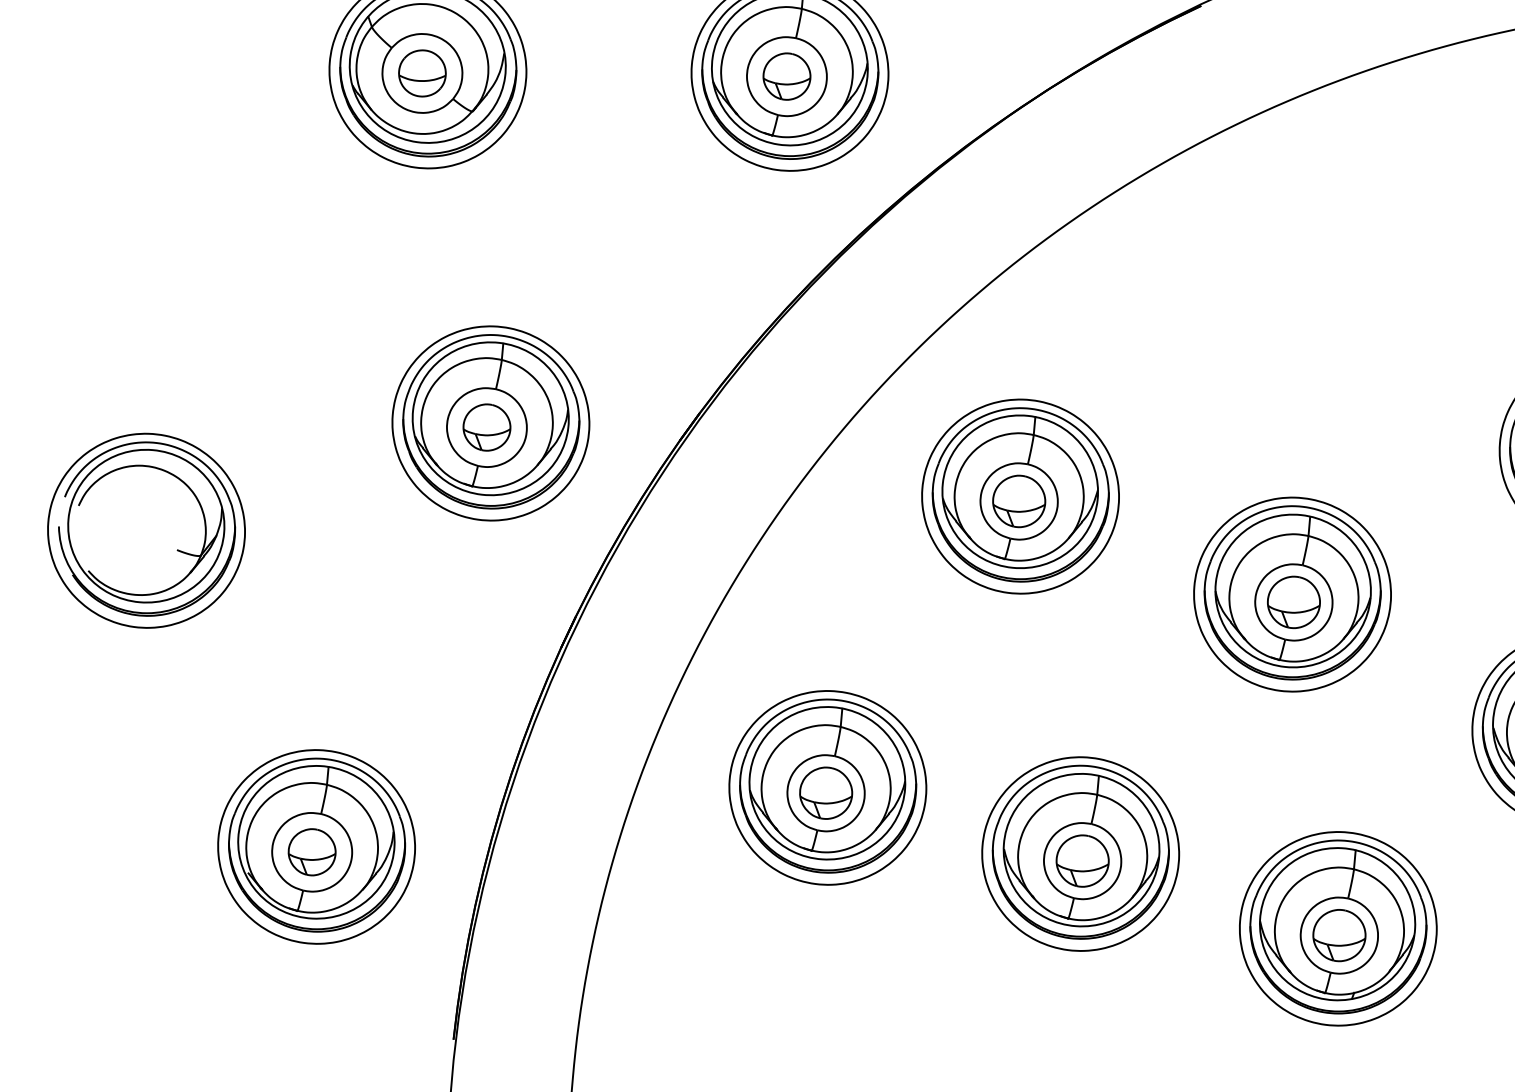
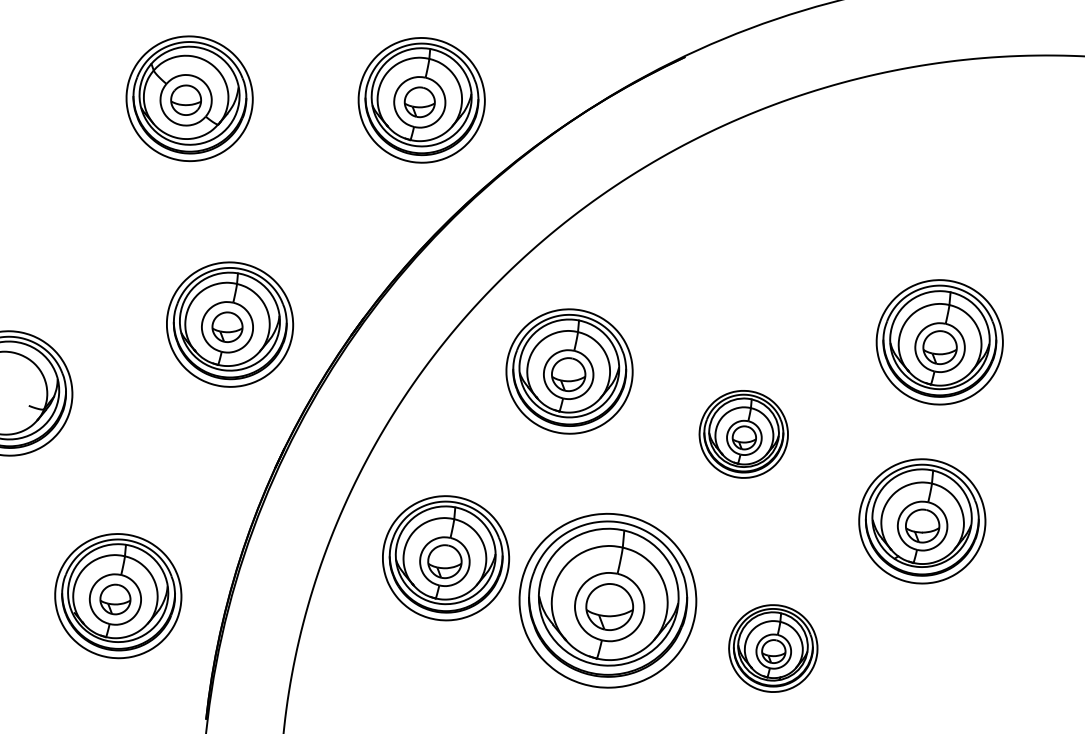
part: (1291, 594) -> (743, 434), size x0.7
part: (1081, 853) -> (608, 600), size x1.4
part: (1338, 928) -> (773, 648), size x0.7

